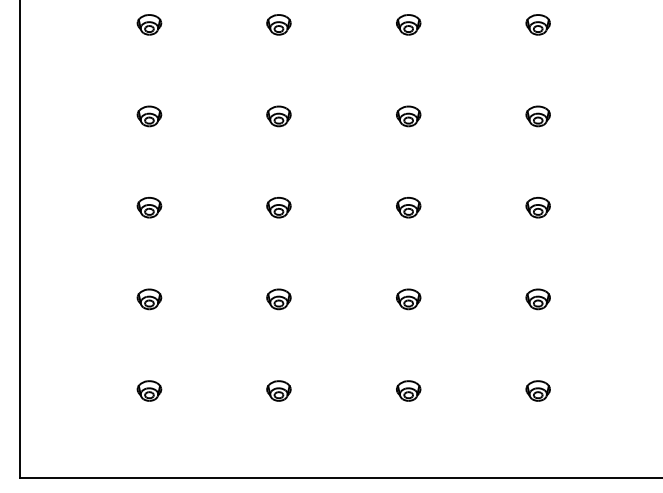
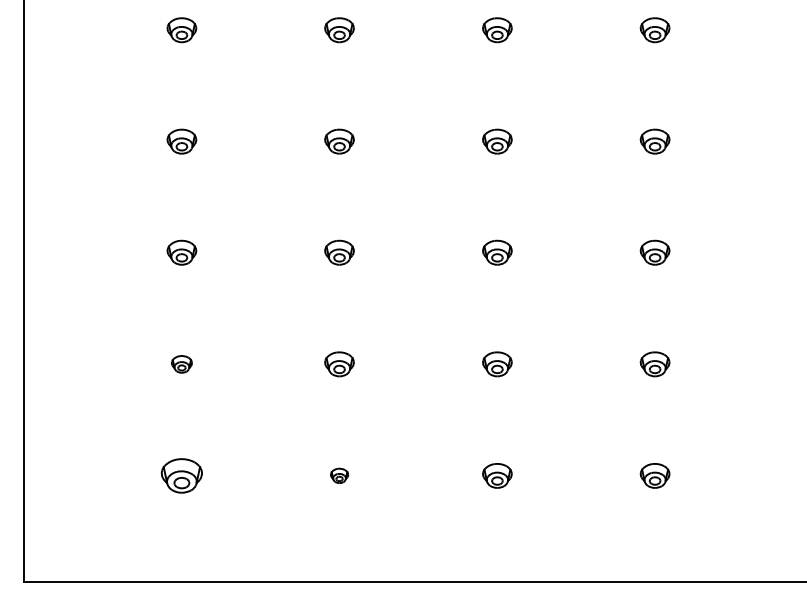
part: (149, 299) -> (181, 364), size x0.7
part: (149, 390) -> (181, 475), size x1.4
part: (278, 390) -> (338, 475), size x0.6

